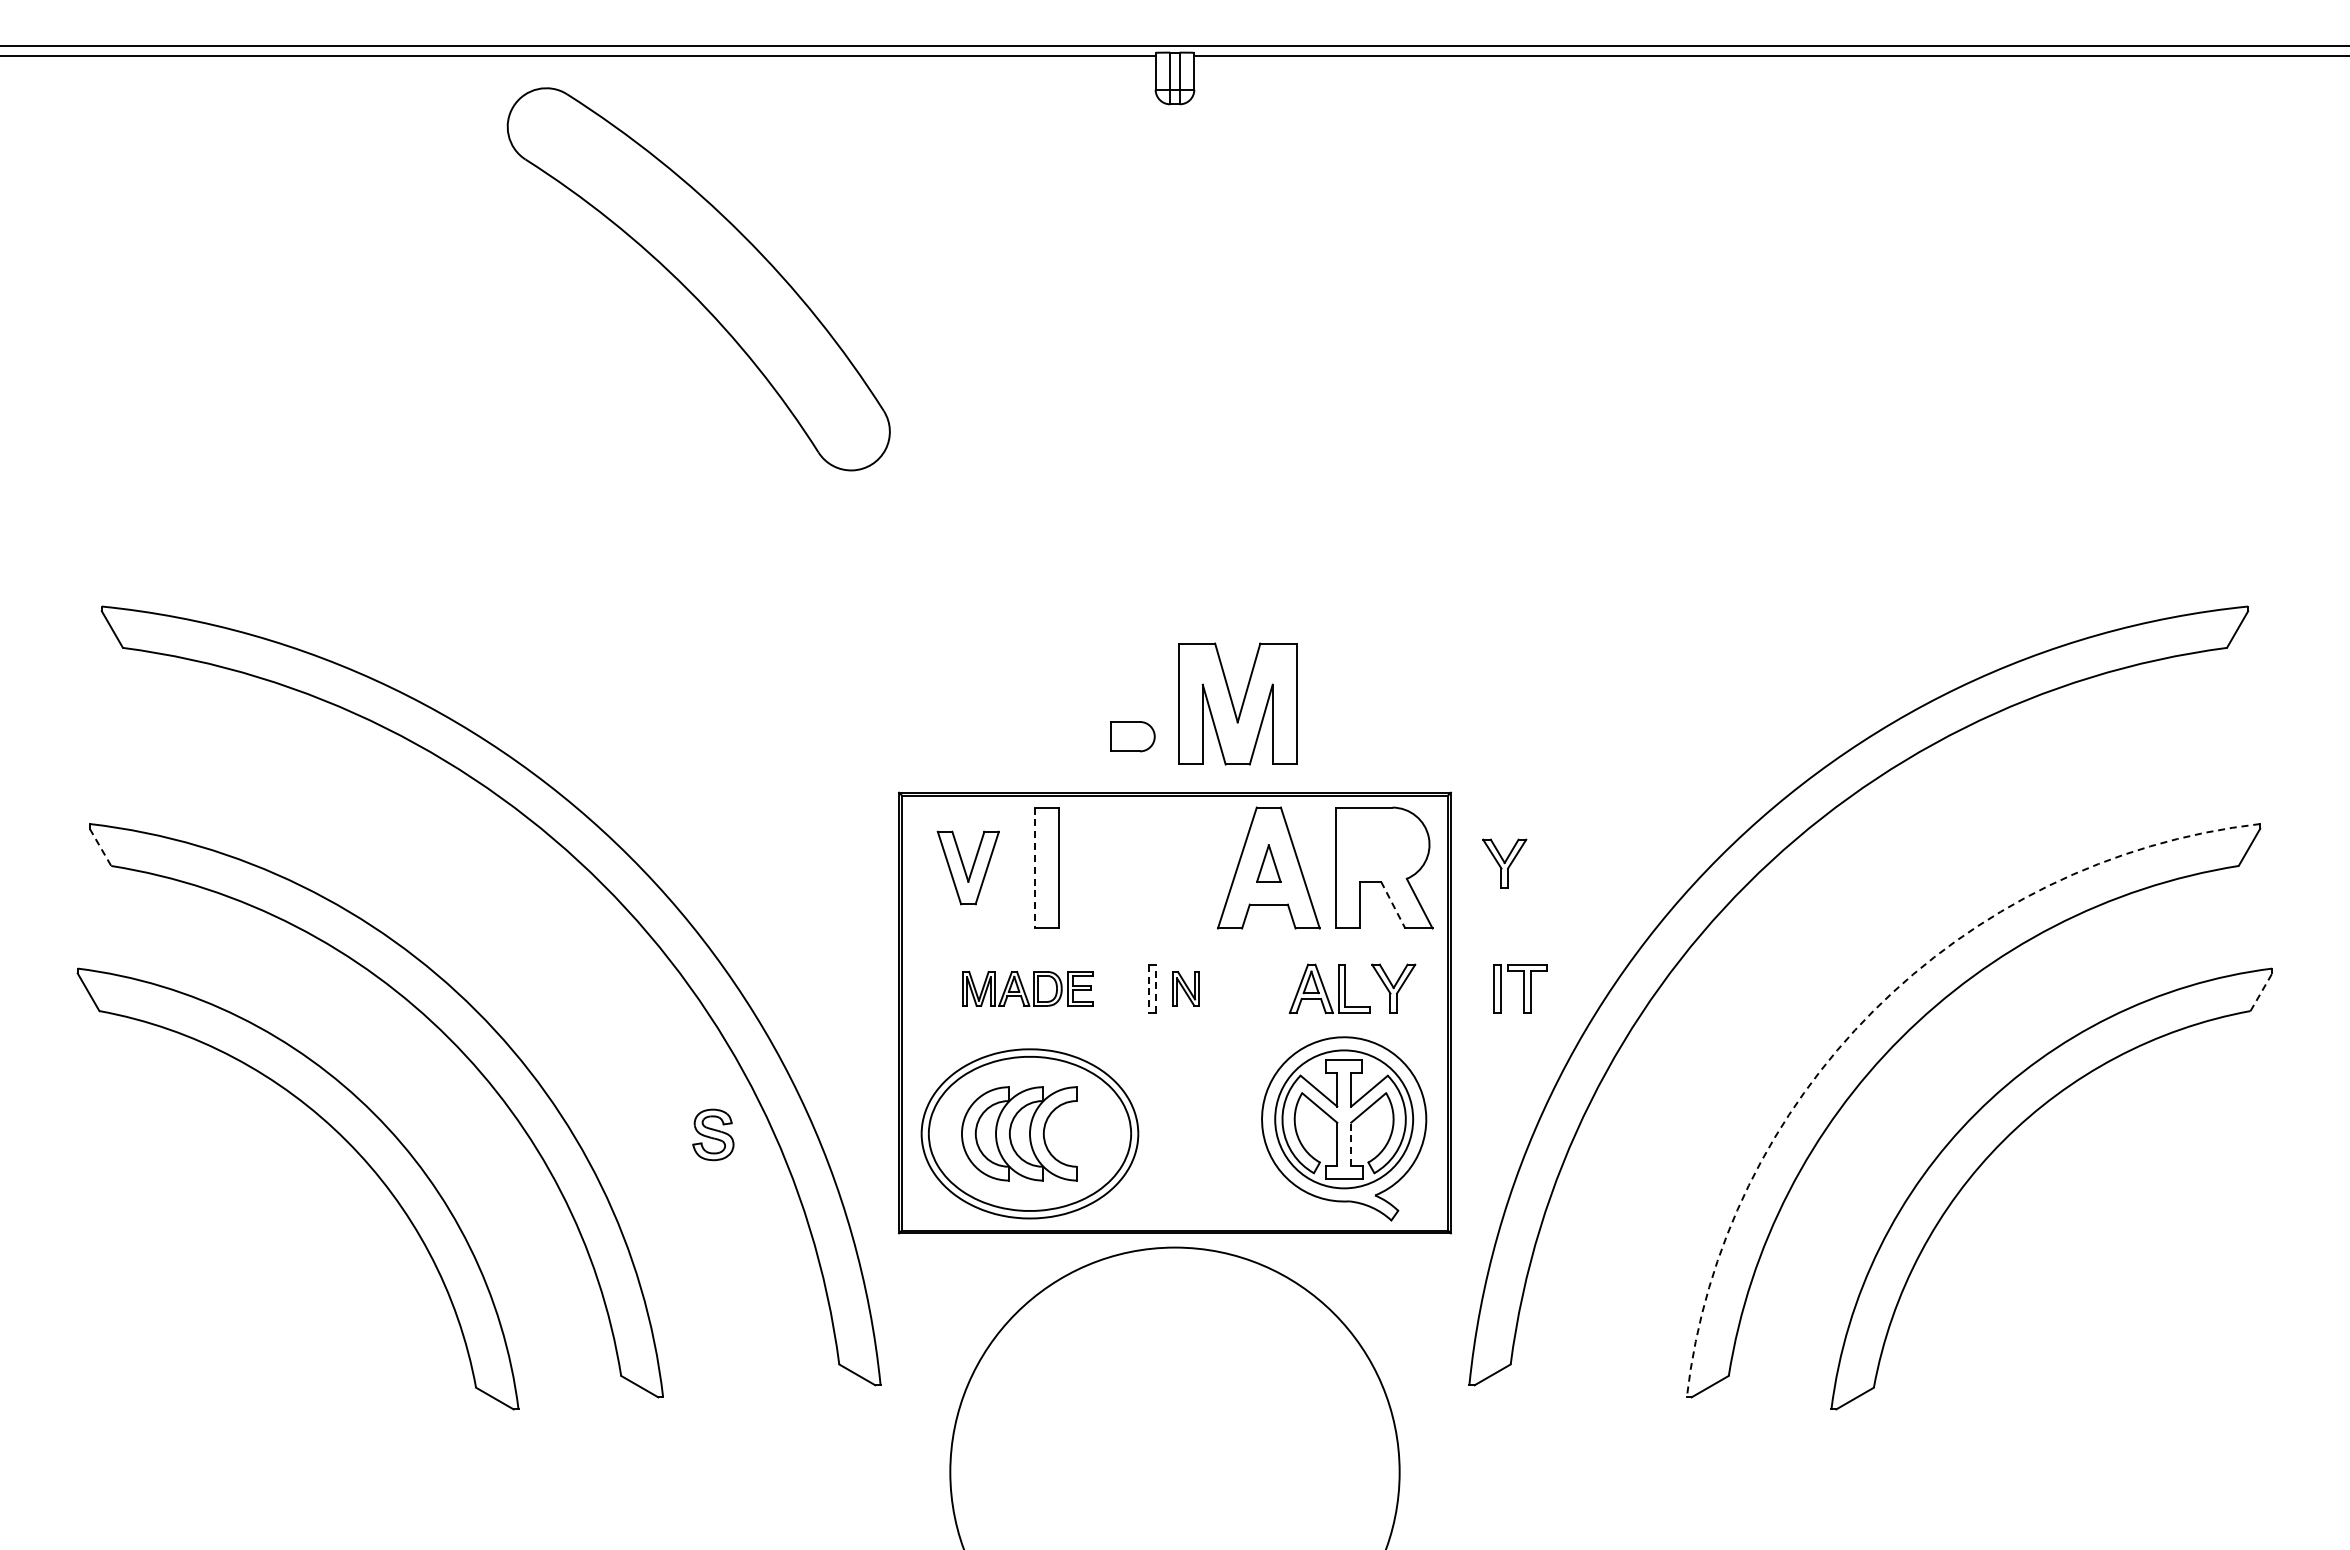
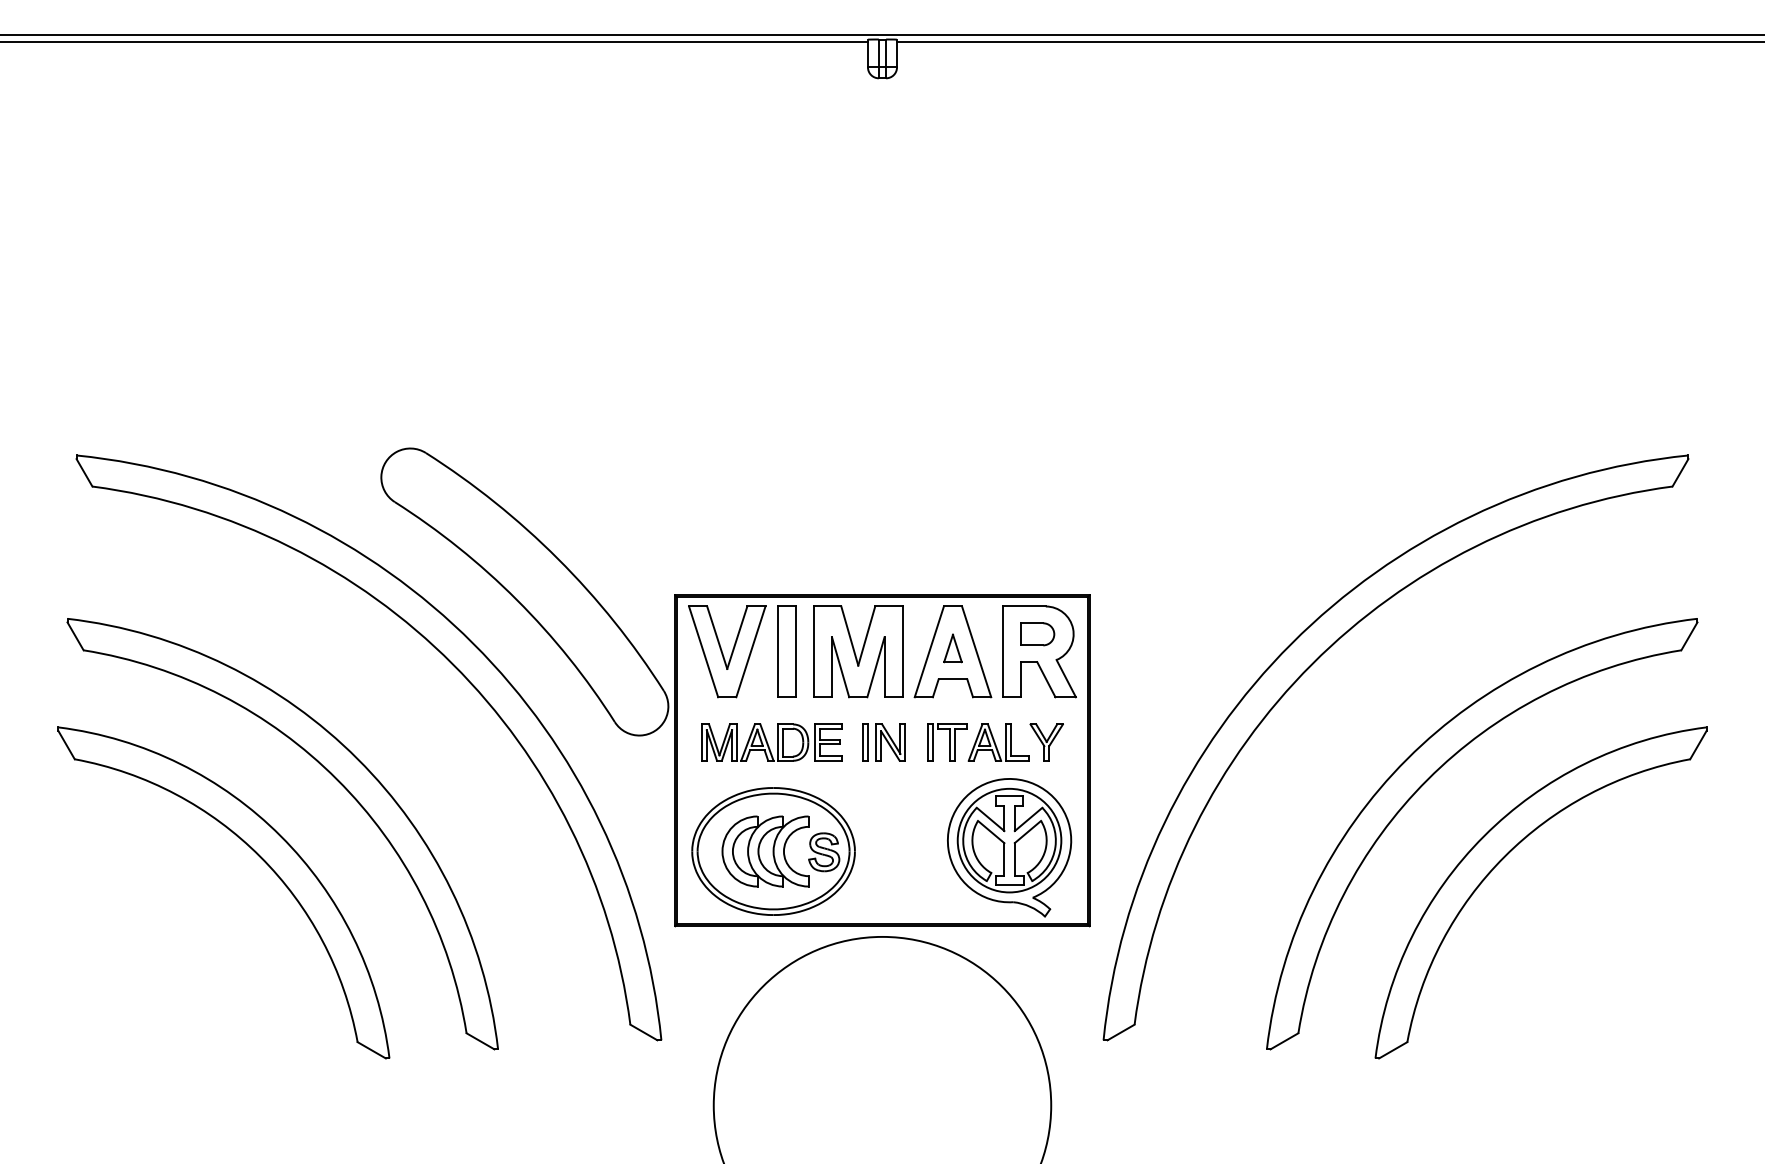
part: (698, 279) -> (524, 592), moved
part: (1237, 703) -> (858, 651), moved
part: (1132, 736) -> (1037, 634), moved
line: (100, 847) -> (75, 636), dashed -> solid
part: (1504, 863) -> (1129, 648), removed
part: (968, 867) -> (727, 651), size x1.67
line: (1035, 868) -> (777, 652), dashed -> solid
line: (1393, 905) -> (1046, 680), dashed -> solid
part: (1027, 988) -> (771, 742), size x1.43
line: (1155, 988) -> (867, 742), dashed -> solid
part: (1185, 988) -> (890, 742), size x1.43
part: (1520, 988) -> (947, 742), moved
line: (1149, 989) -> (863, 743), dashed -> solid
line: (2261, 992) -> (1698, 745), dashed -> solid
arc: (1873, 1010) -> (1407, 758), dashed -> solid
part: (713, 1134) -> (824, 851), moved
line: (1351, 1144) -> (1015, 859), dashed -> solid

